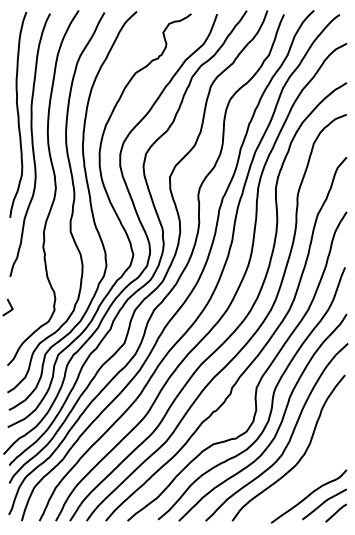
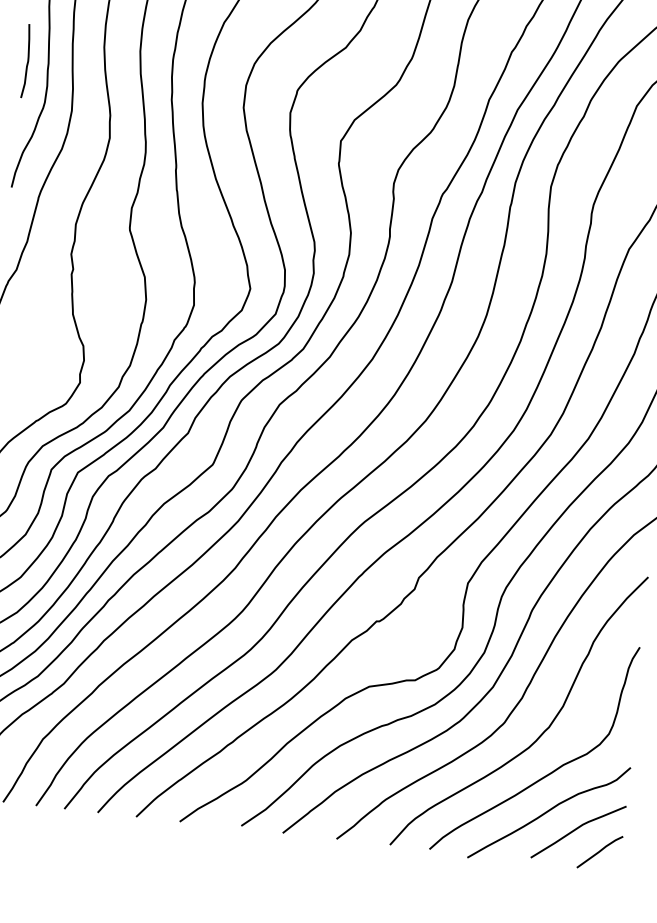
line: (10, 154) -> (26, 60), added
curve: (306, 476) -> (548, 771), added

